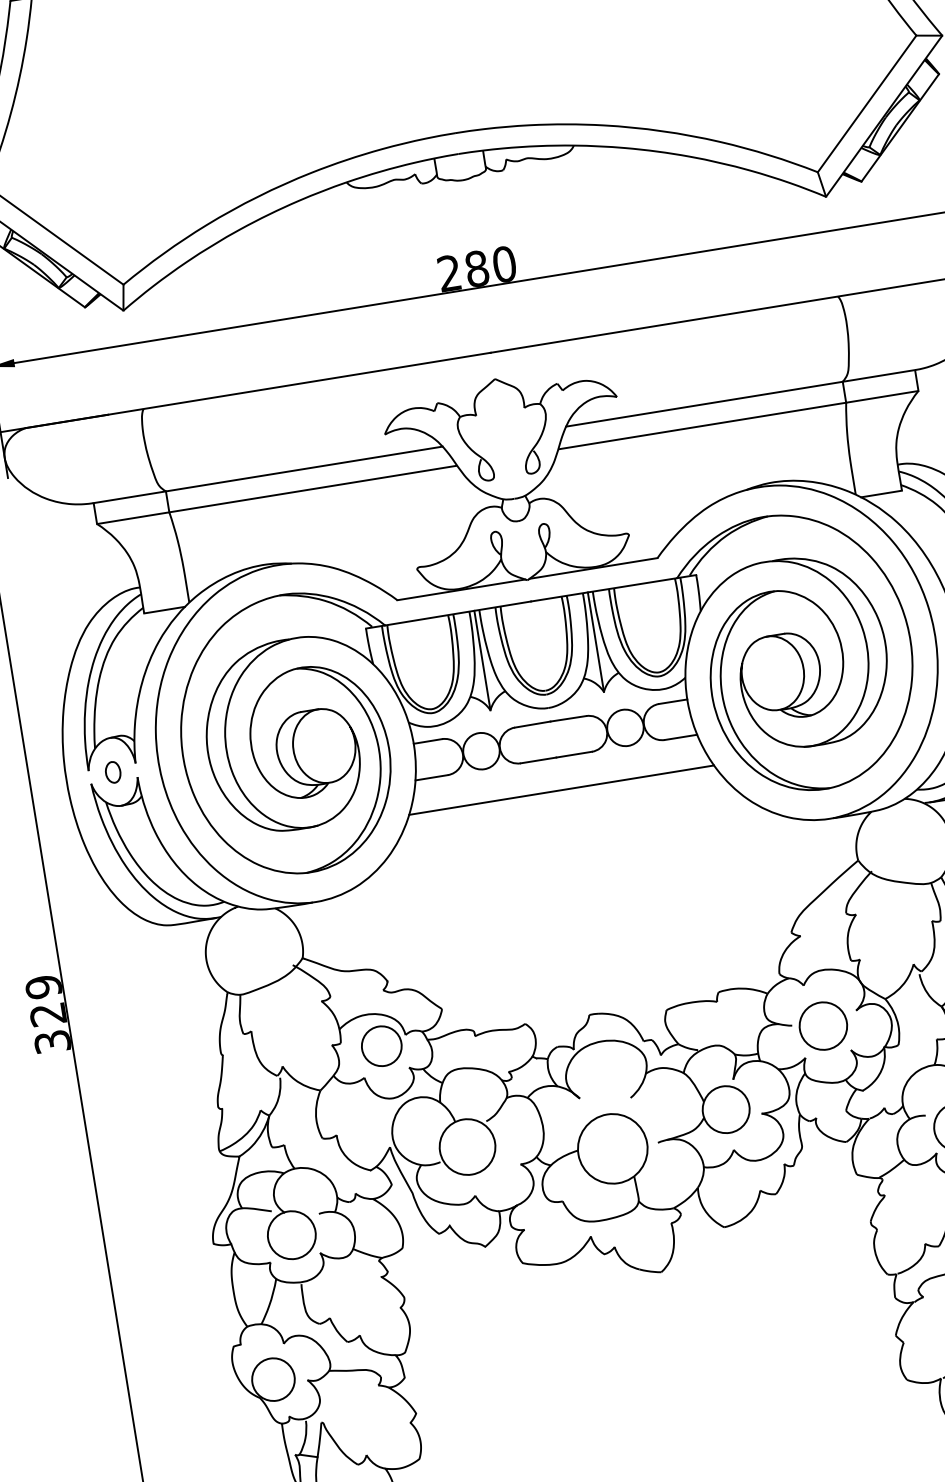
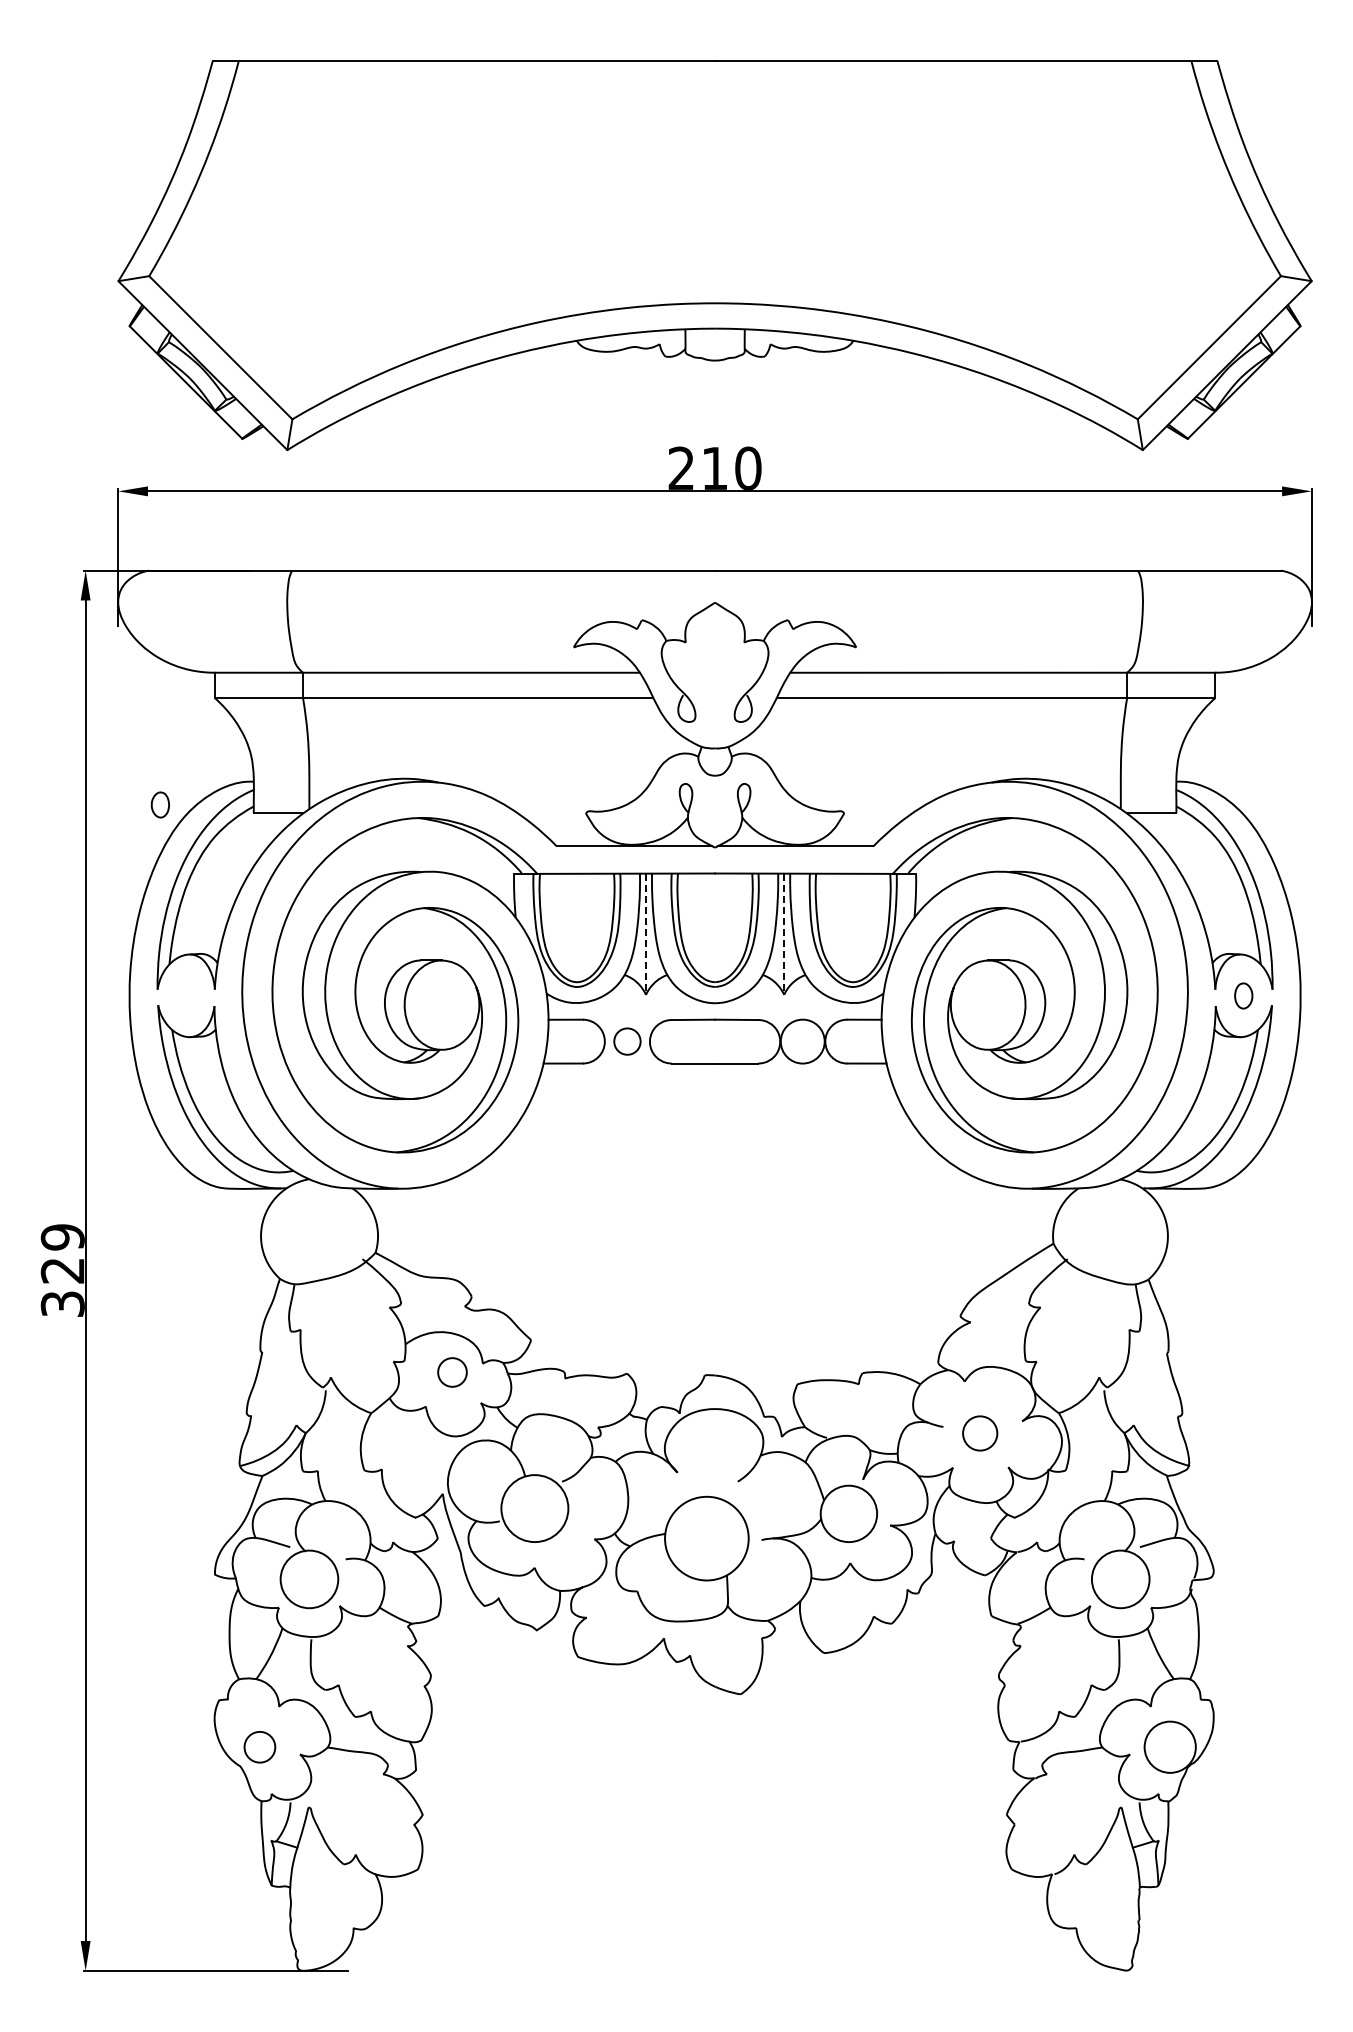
text: (477, 267) -> (715, 467), 280 -> 210
line: (596, 642) -> (784, 934), solid -> dashed
line: (482, 660) -> (646, 934), solid -> dashed
circle: (481, 751) -> (627, 1041), size x0.6
part: (112, 772) -> (159, 804), moved
line: (561, 790) -> (714, 1103), removed
circle: (822, 1026) -> (979, 1433), size x0.6
circle: (381, 1046) -> (452, 1372), size x0.6
circle: (273, 1379) -> (259, 1746), size x0.6

